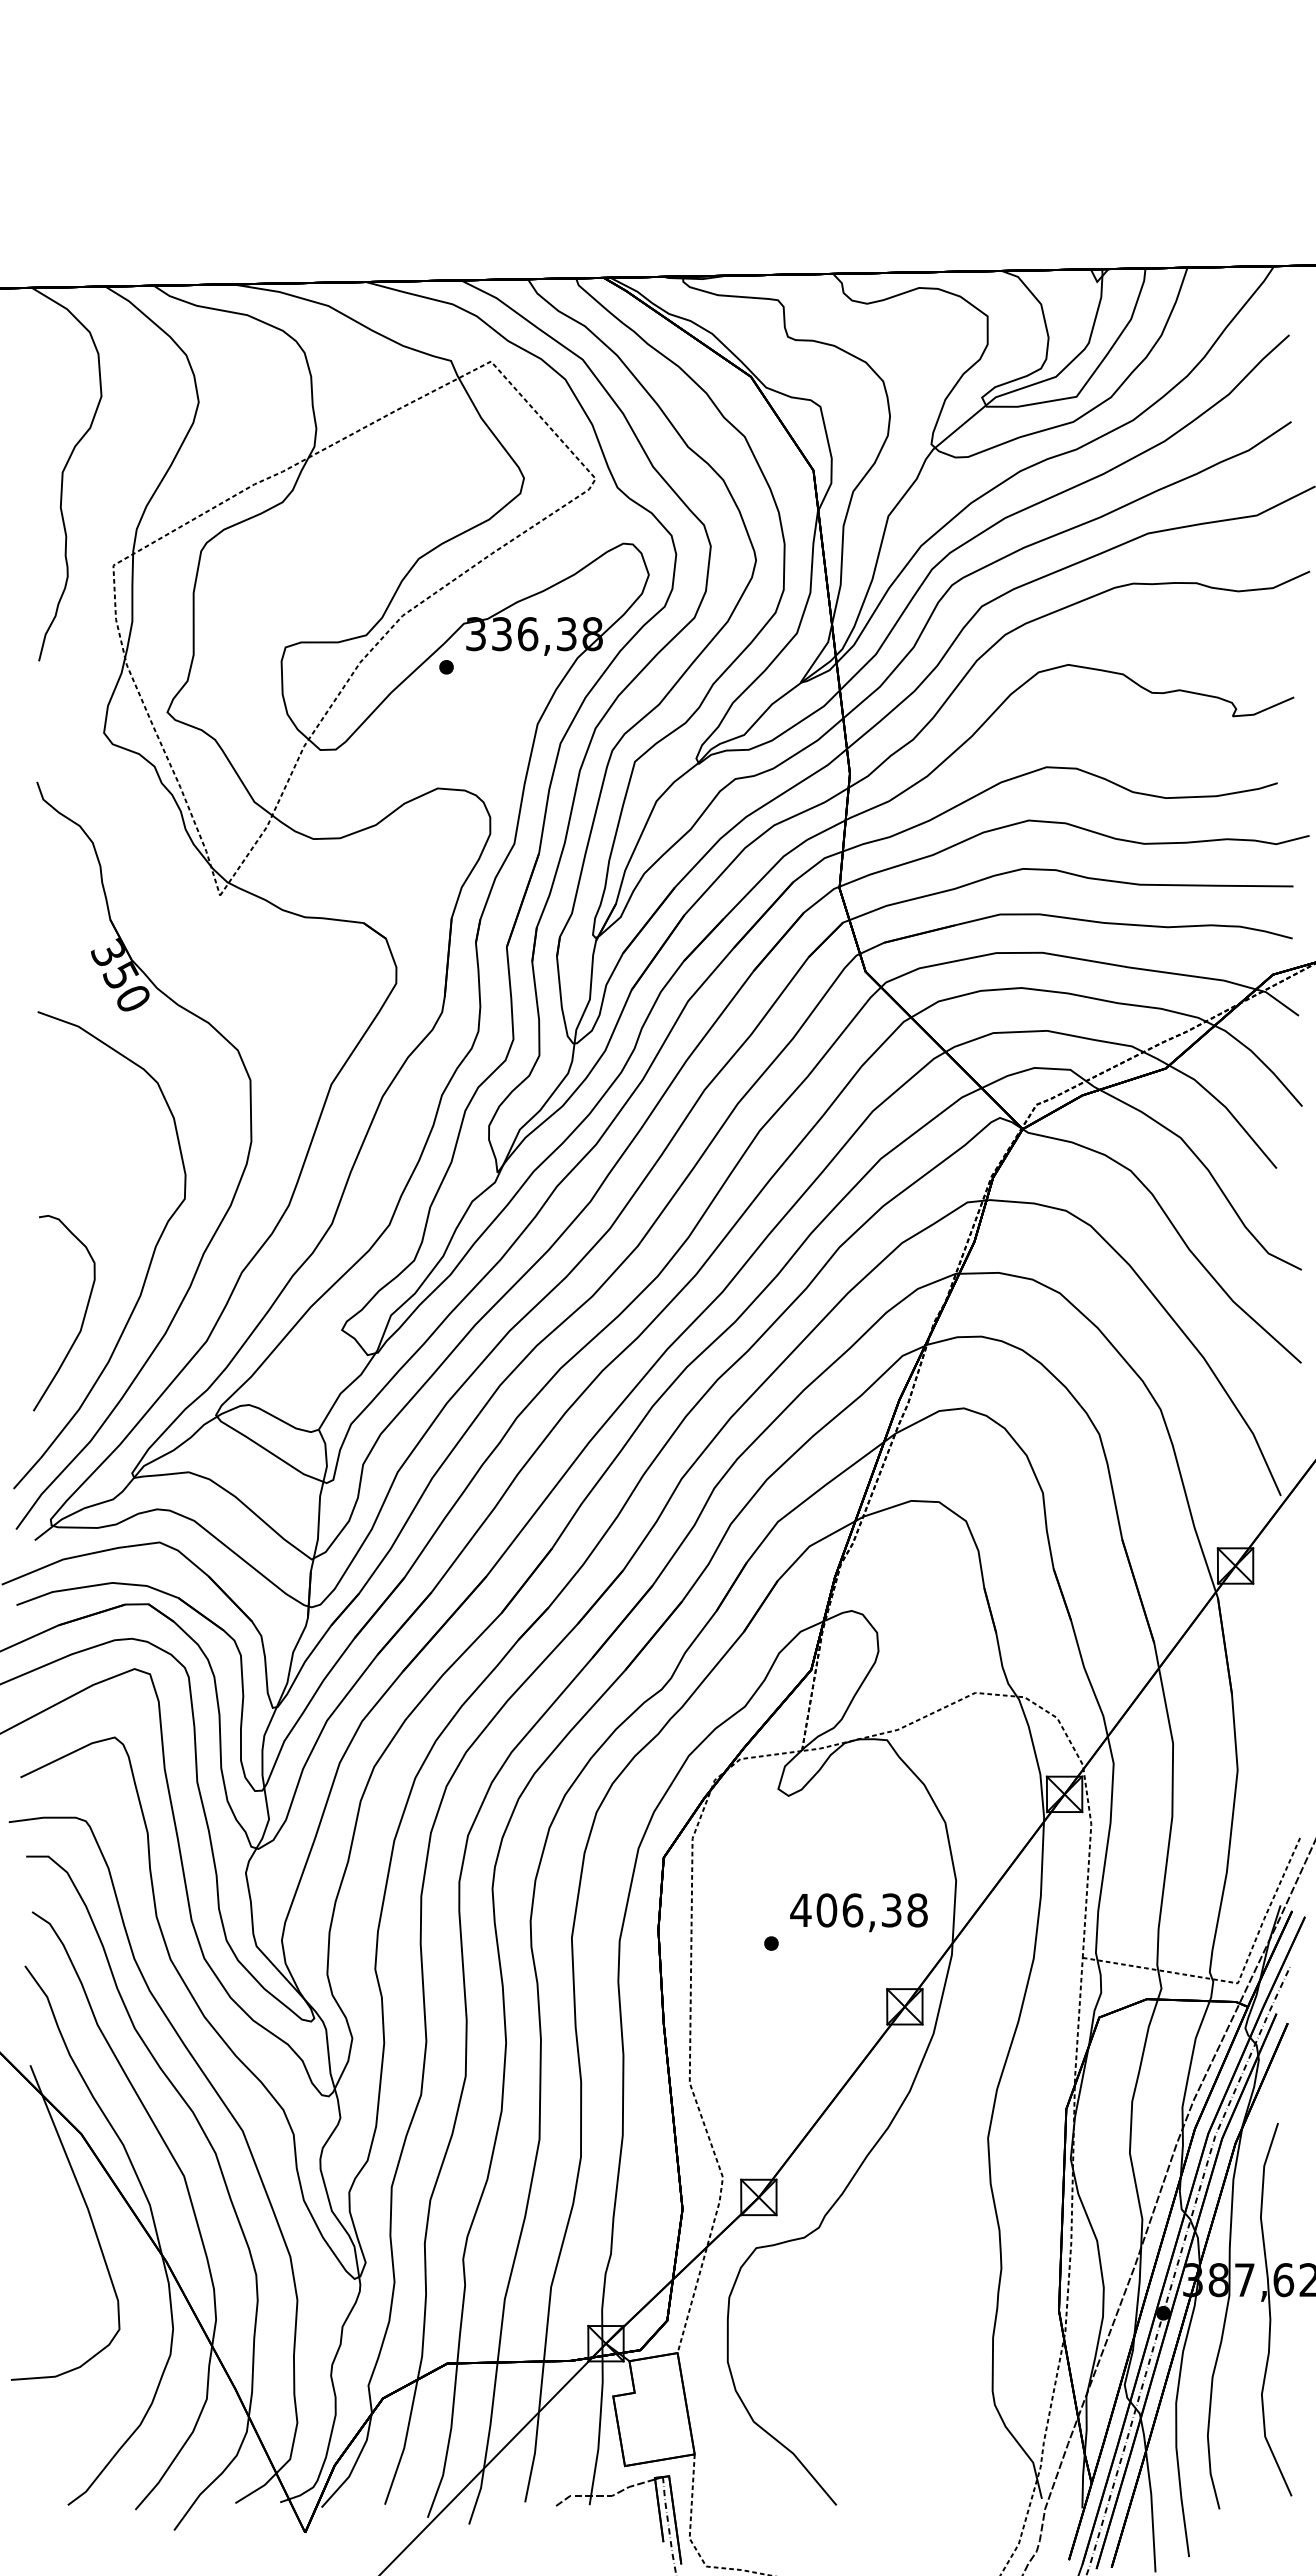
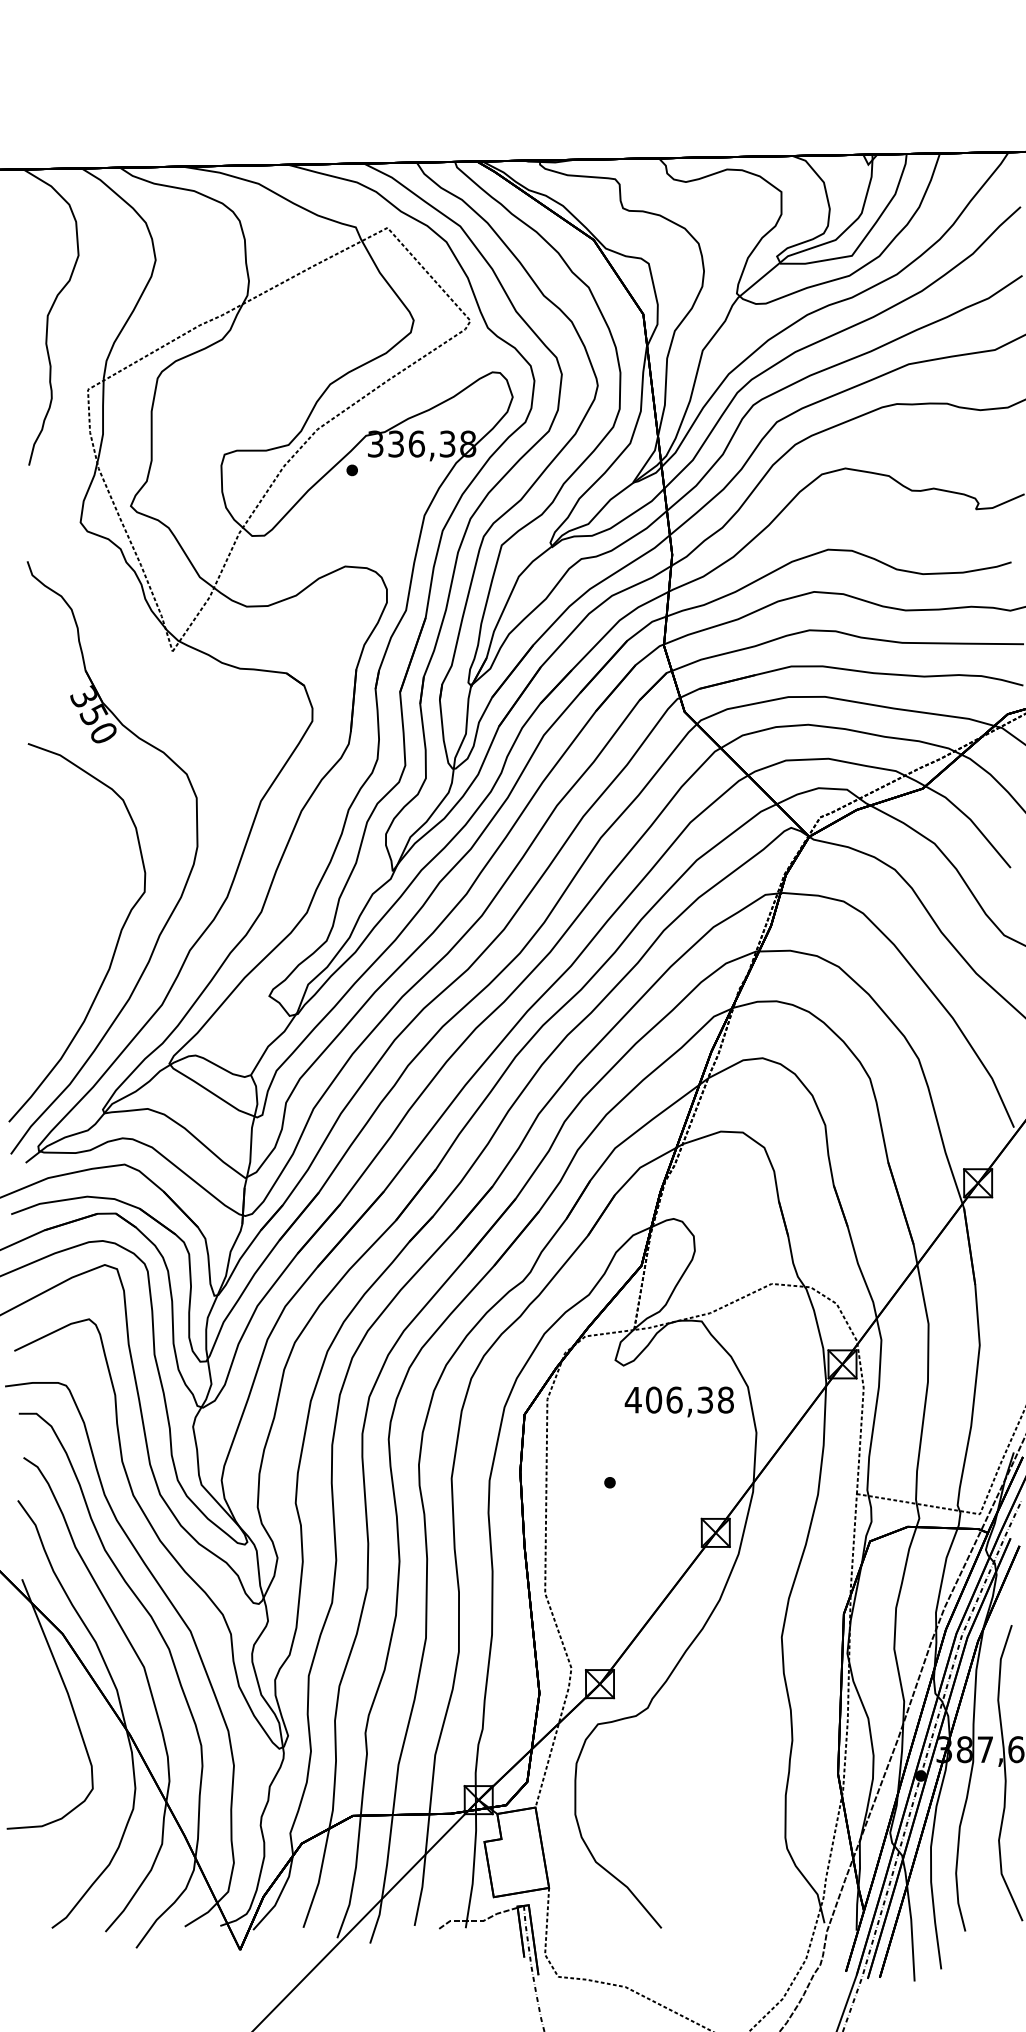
curve: (82, 1319) -> (63, 987), removed
text: (858, 1912) -> (679, 1401), moved

